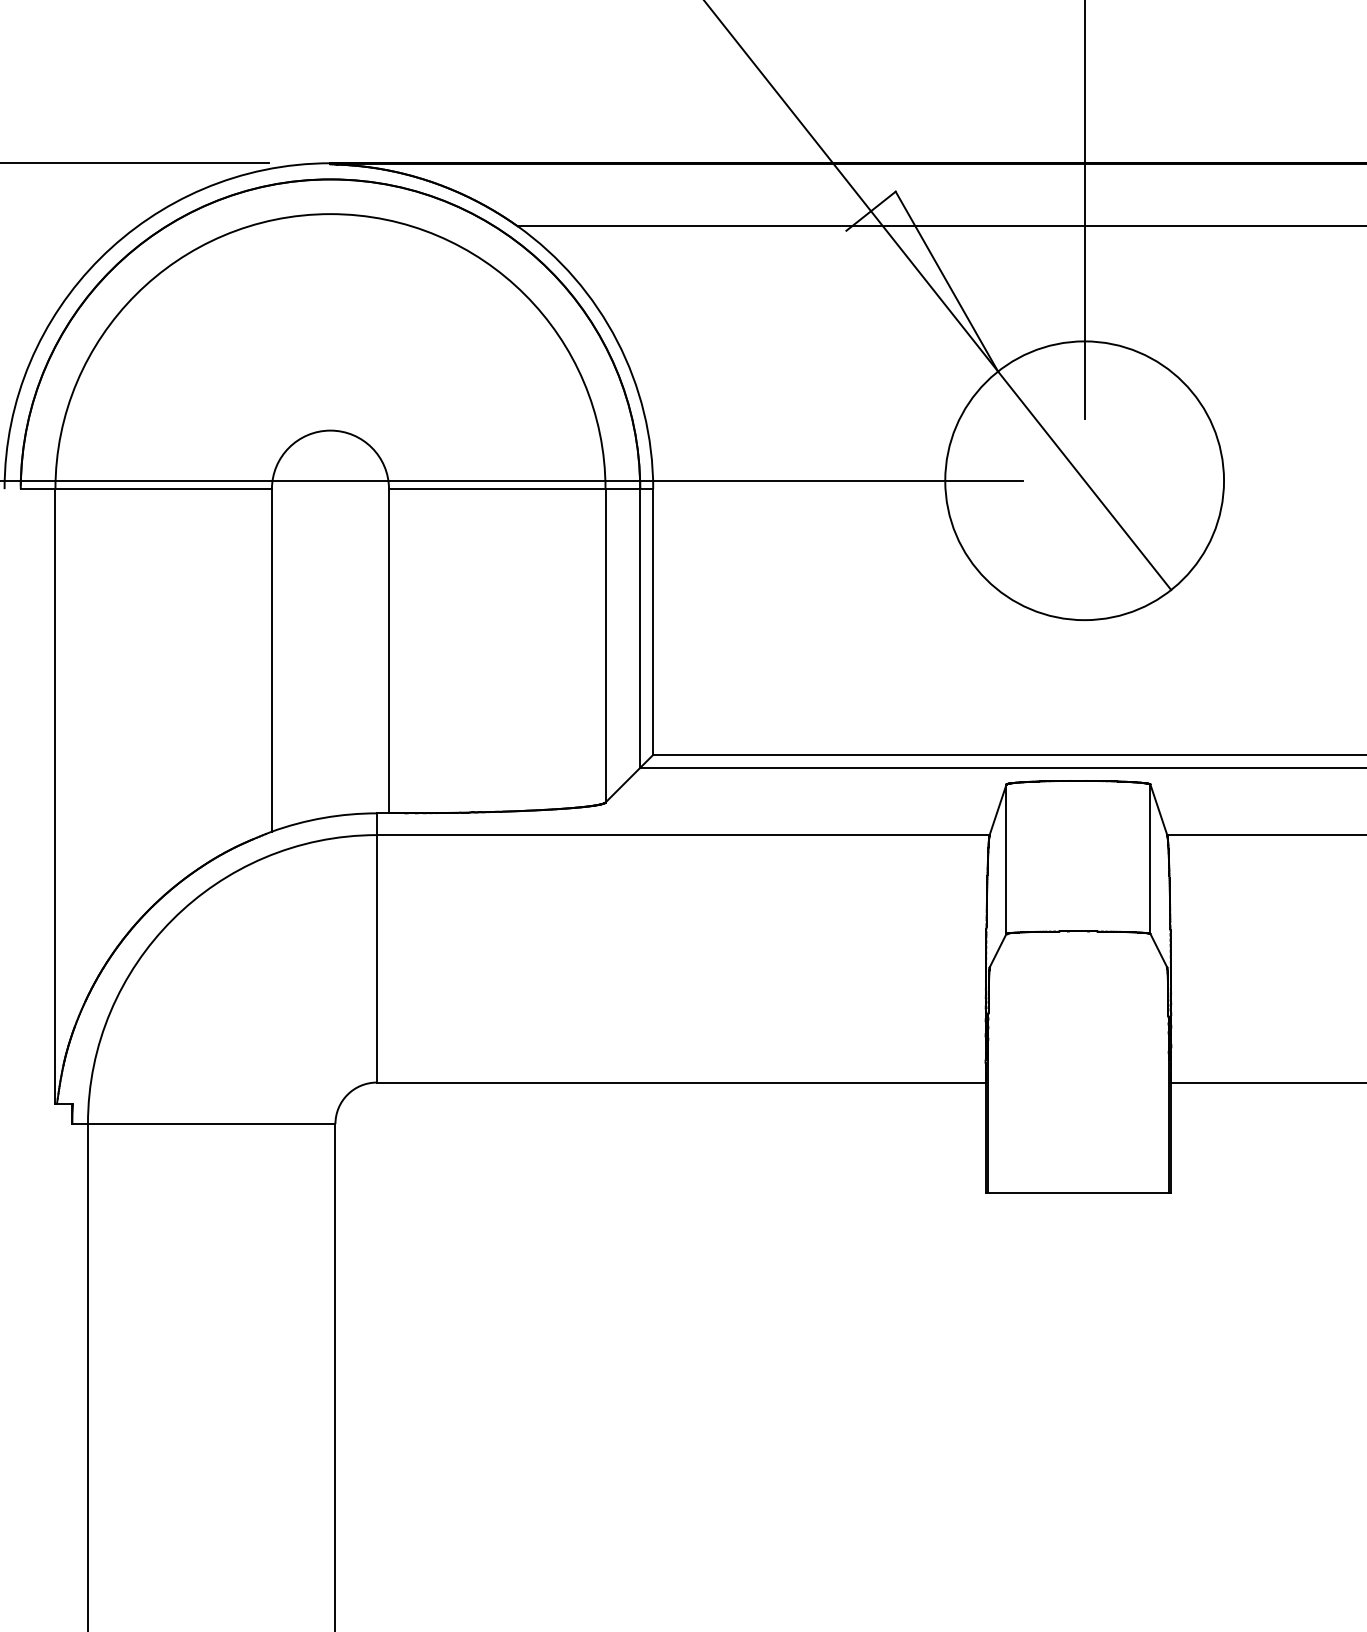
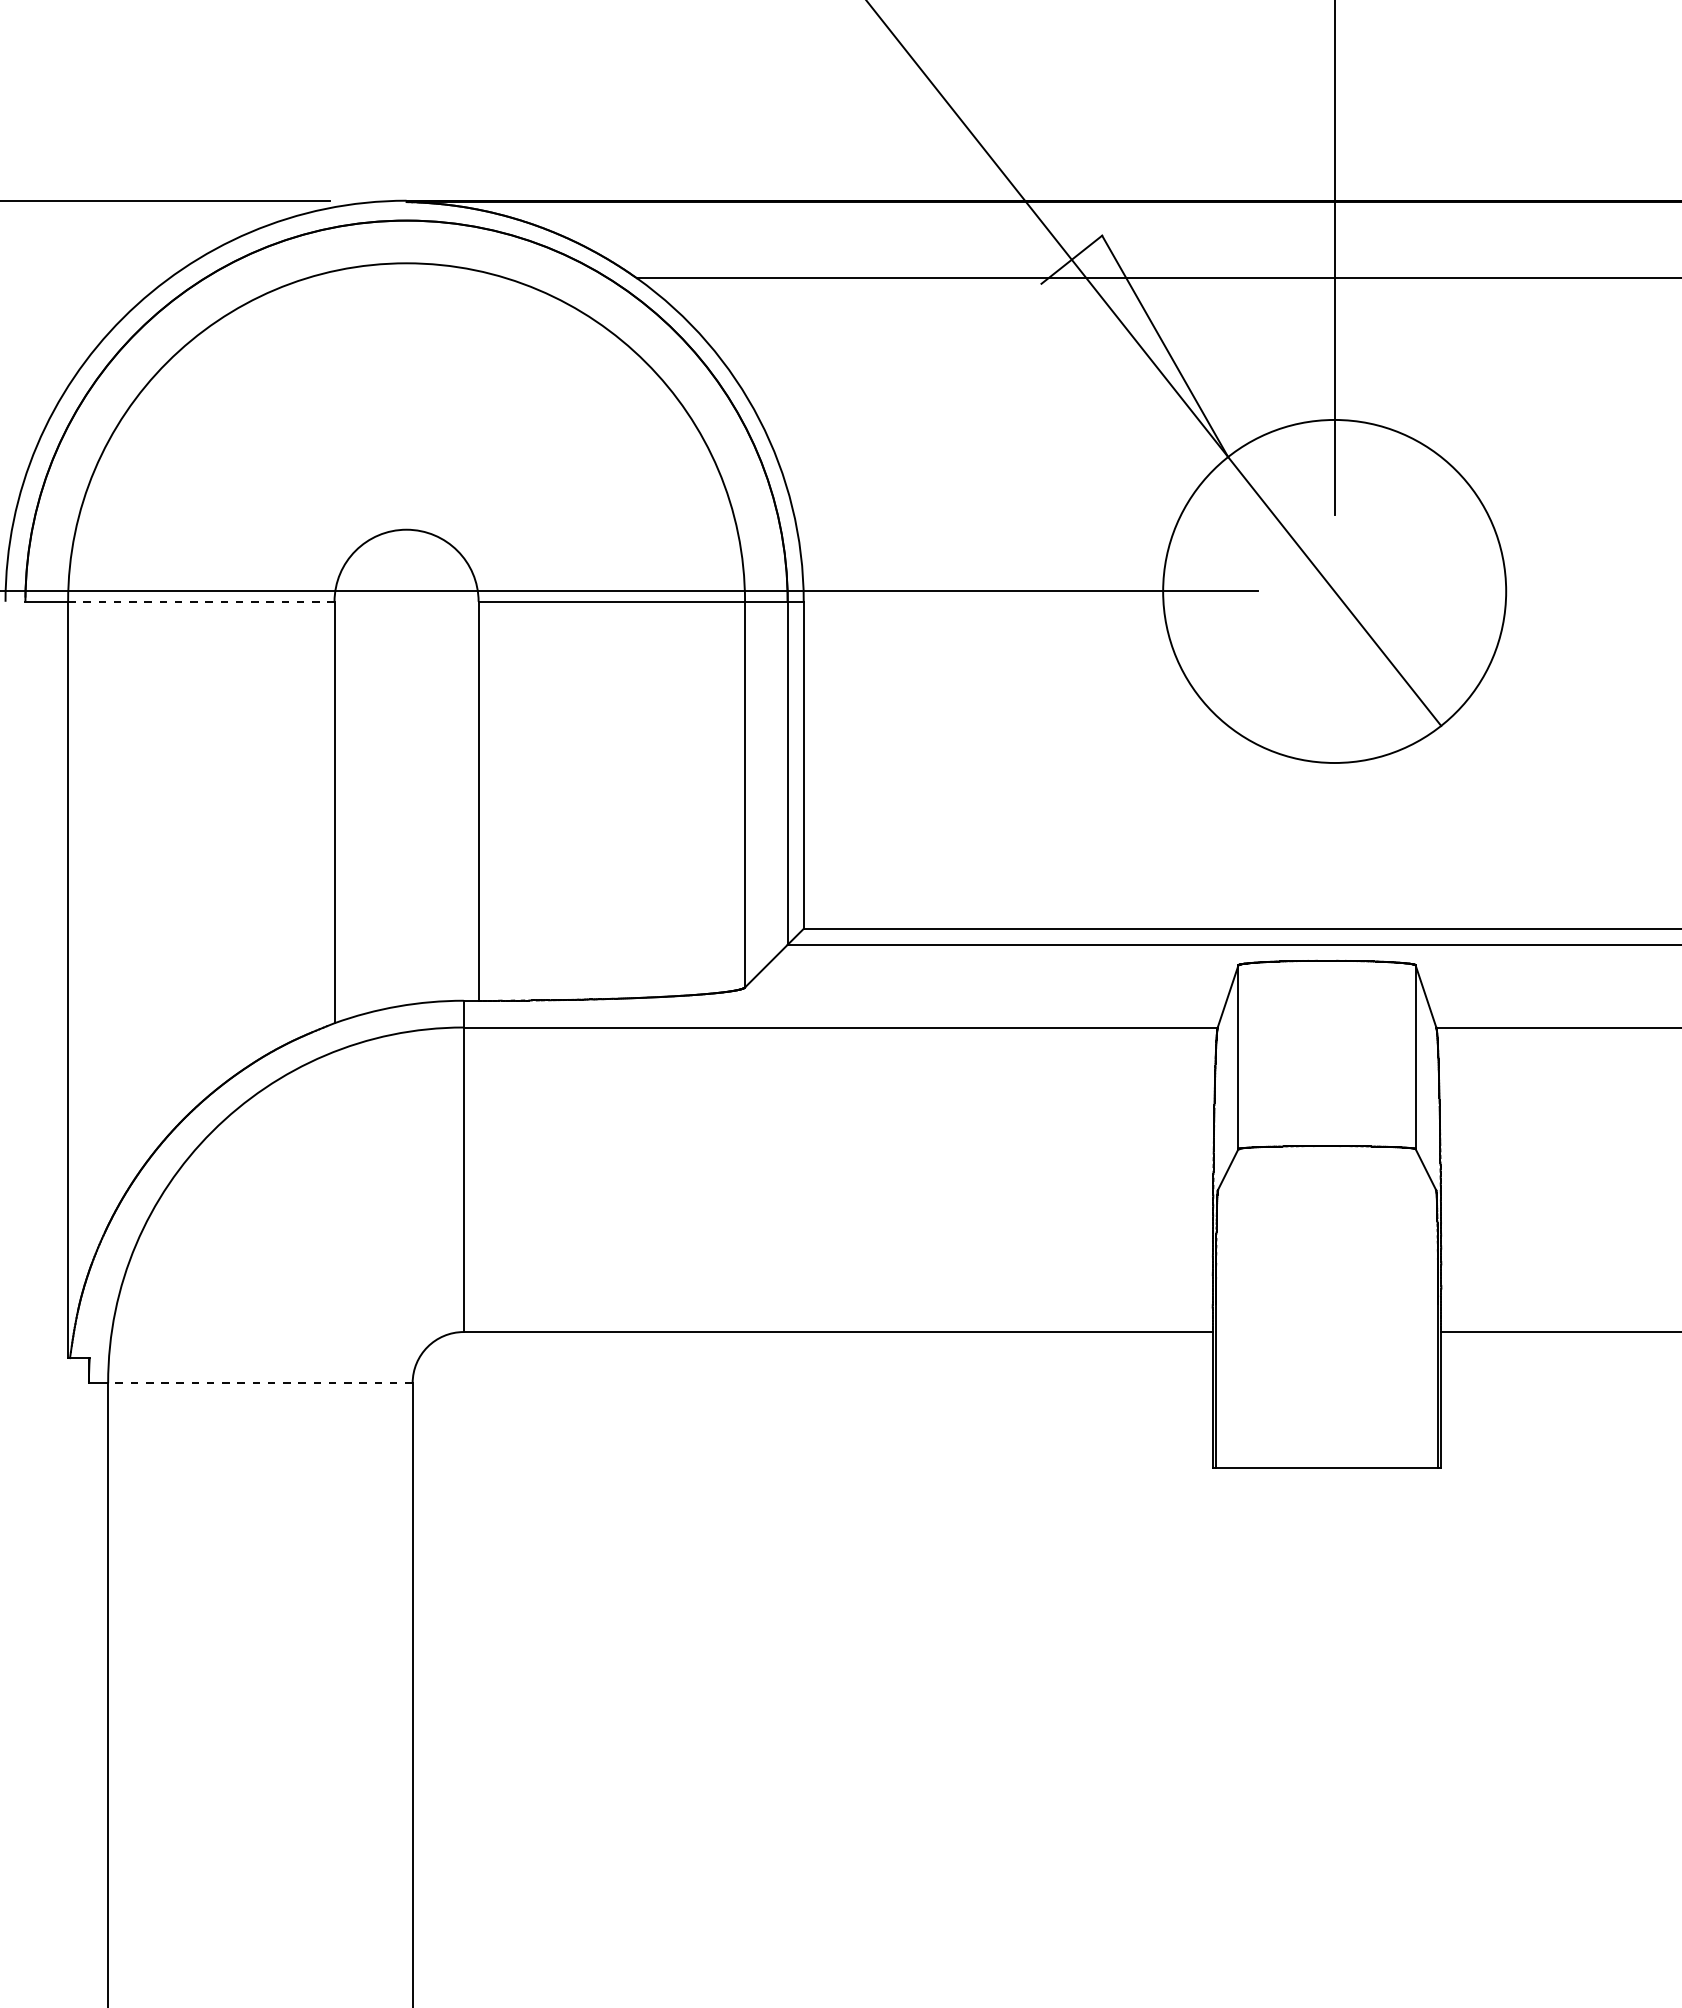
line: (163, 488) -> (201, 601), solid -> dashed
line: (210, 1124) -> (259, 1383), solid -> dashed

